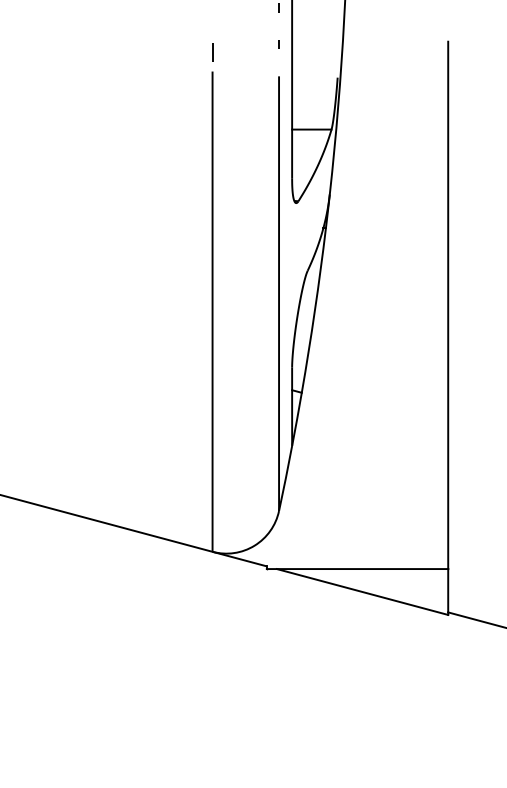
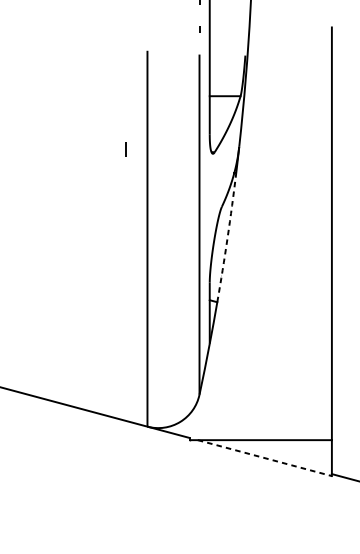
line: (212, 52) -> (125, 149), moved
arc: (314, 310) -> (227, 237), solid -> dashed
line: (362, 592) -> (264, 458), solid -> dashed

